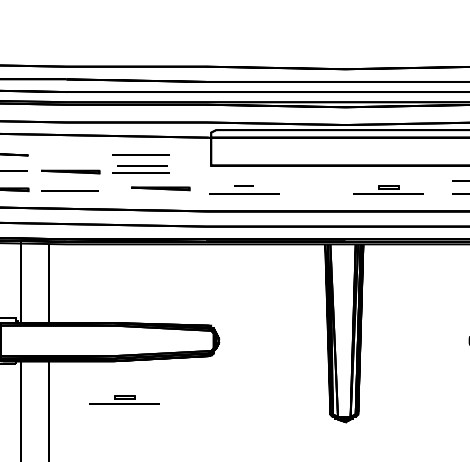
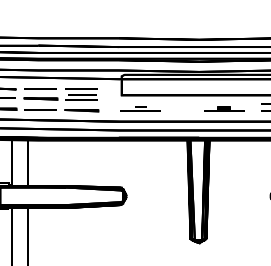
line: (70, 153) -> (40, 88), added
line: (160, 188) -> (81, 110), moved
part: (125, 398) -> (72, 229), removed

